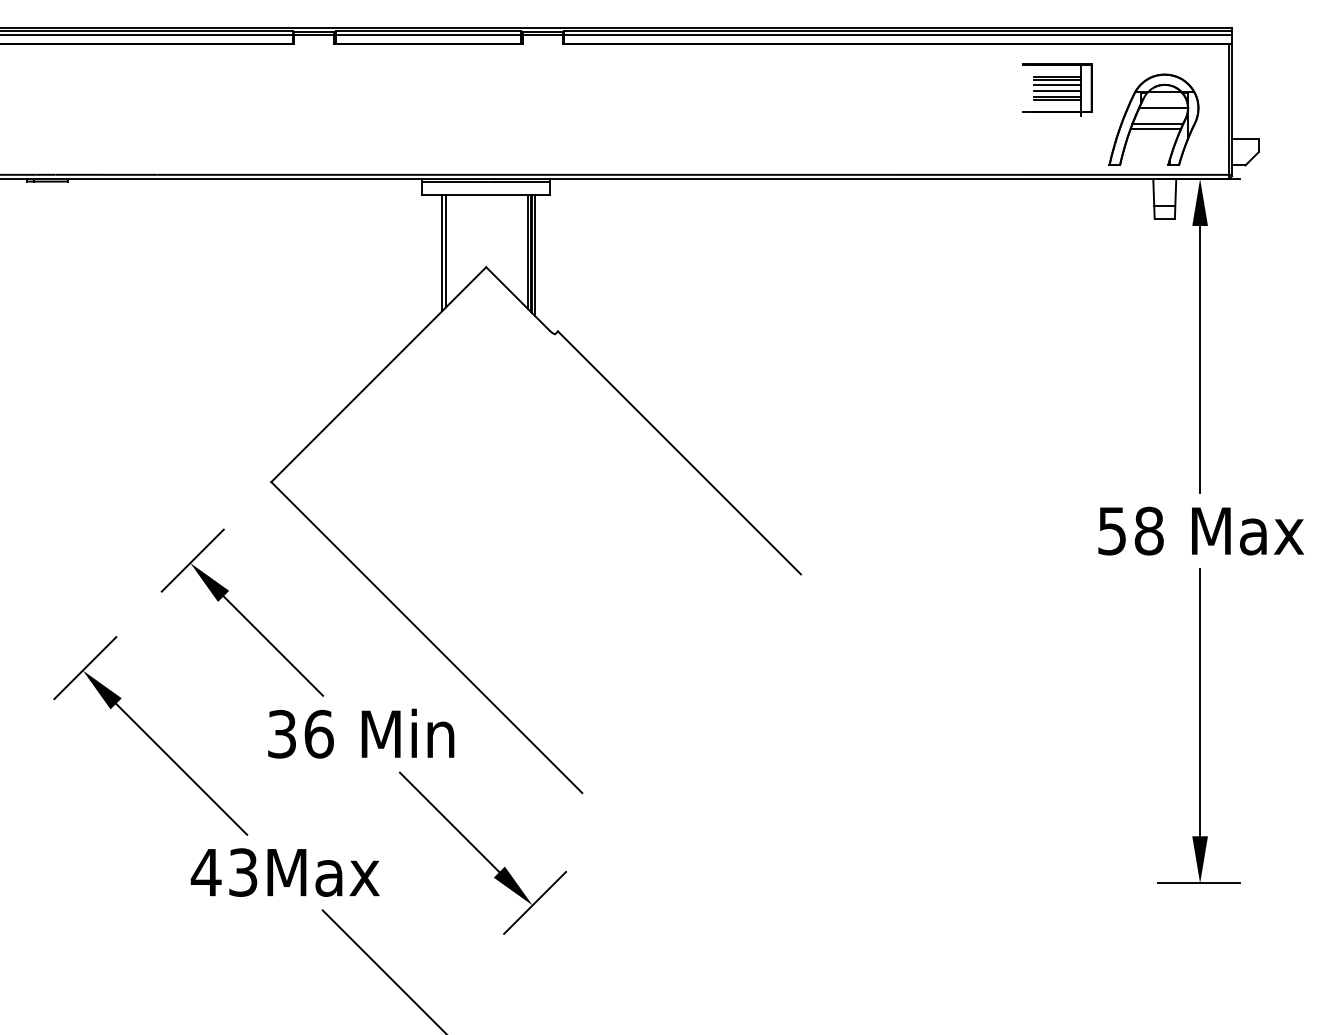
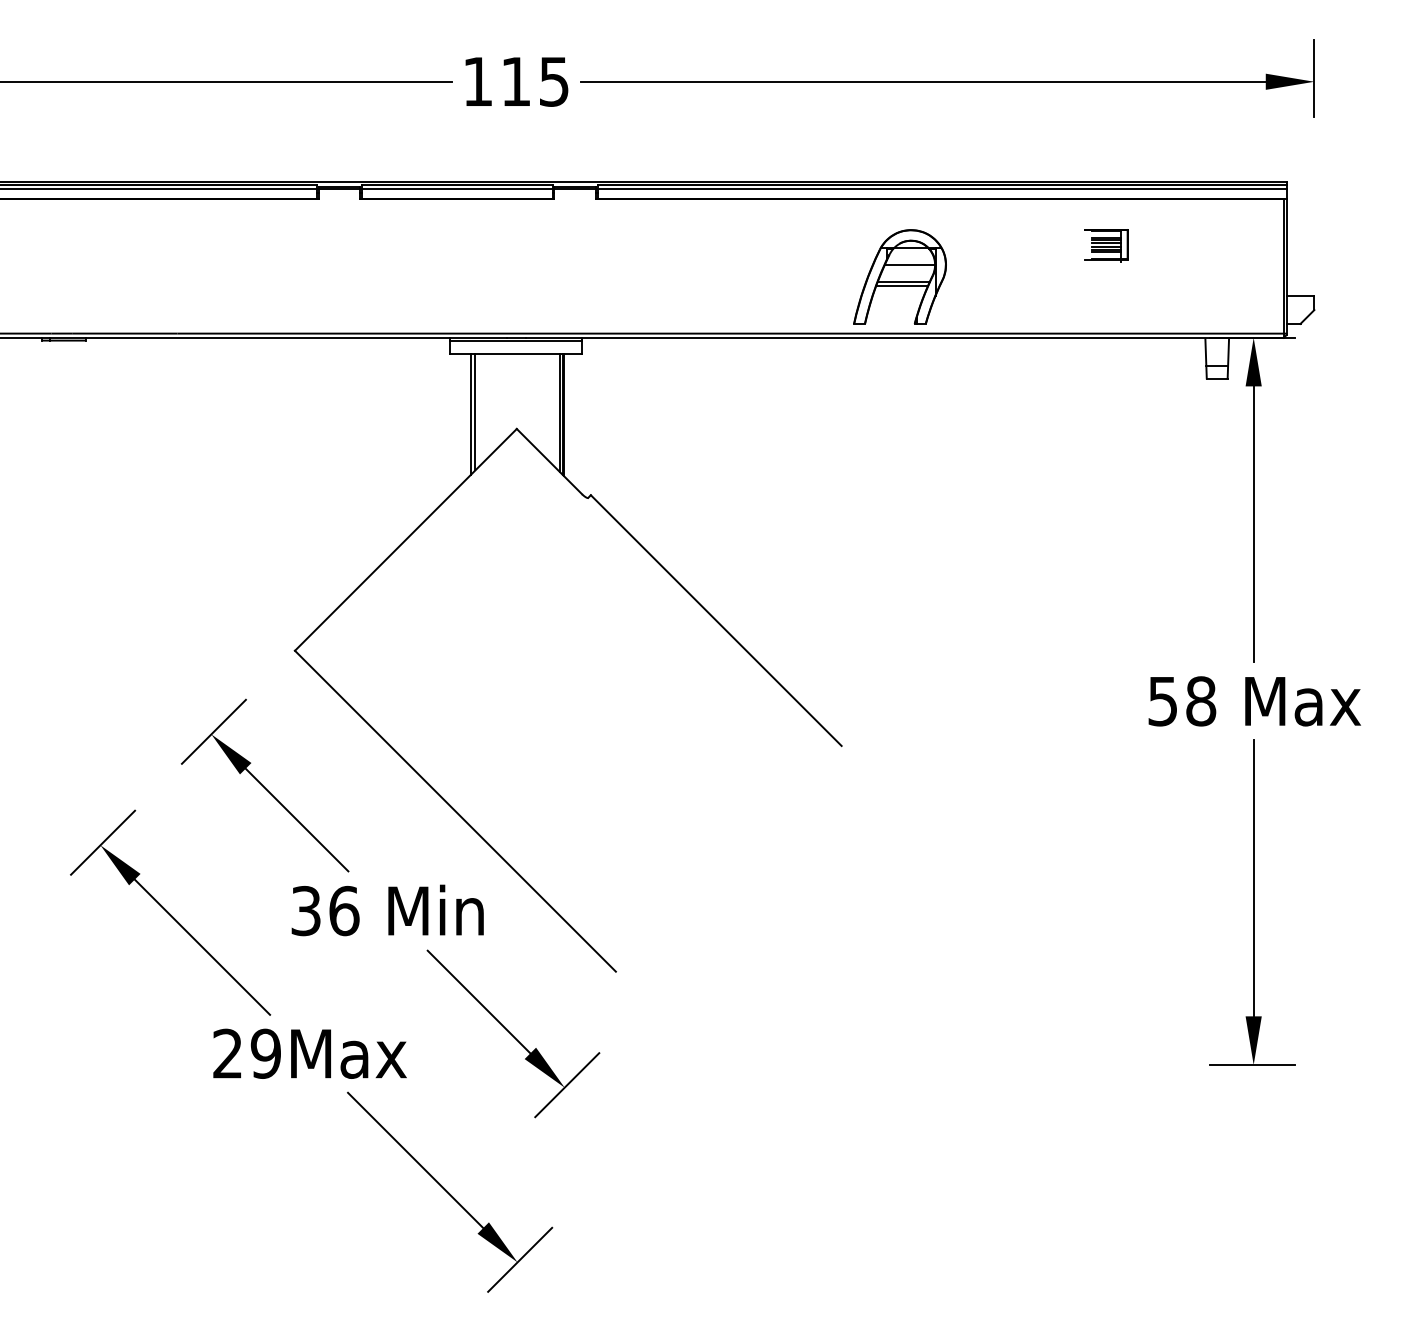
part: (1057, 89) -> (1106, 245), size x0.6
part: (1153, 119) -> (899, 276), moved
line: (535, 255) -> (567, 416), removed
text: (223, 872) -> (245, 1053), 43Max -> 29Max

